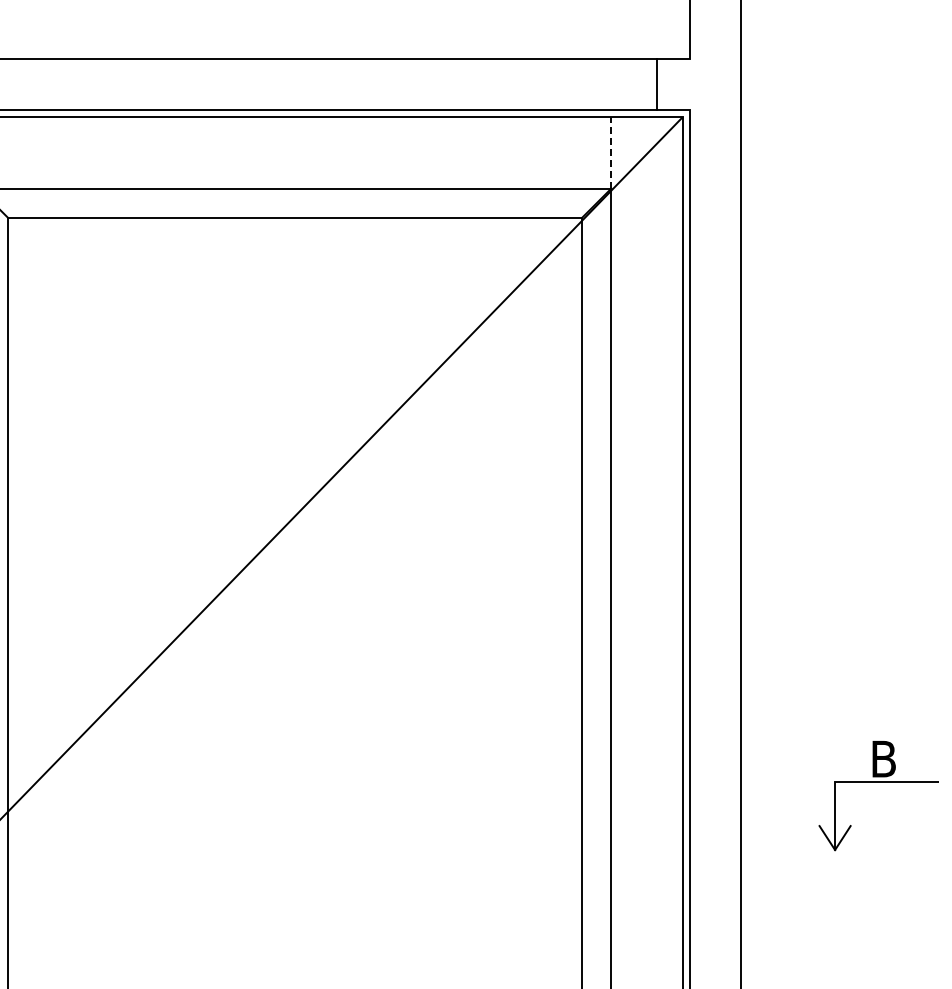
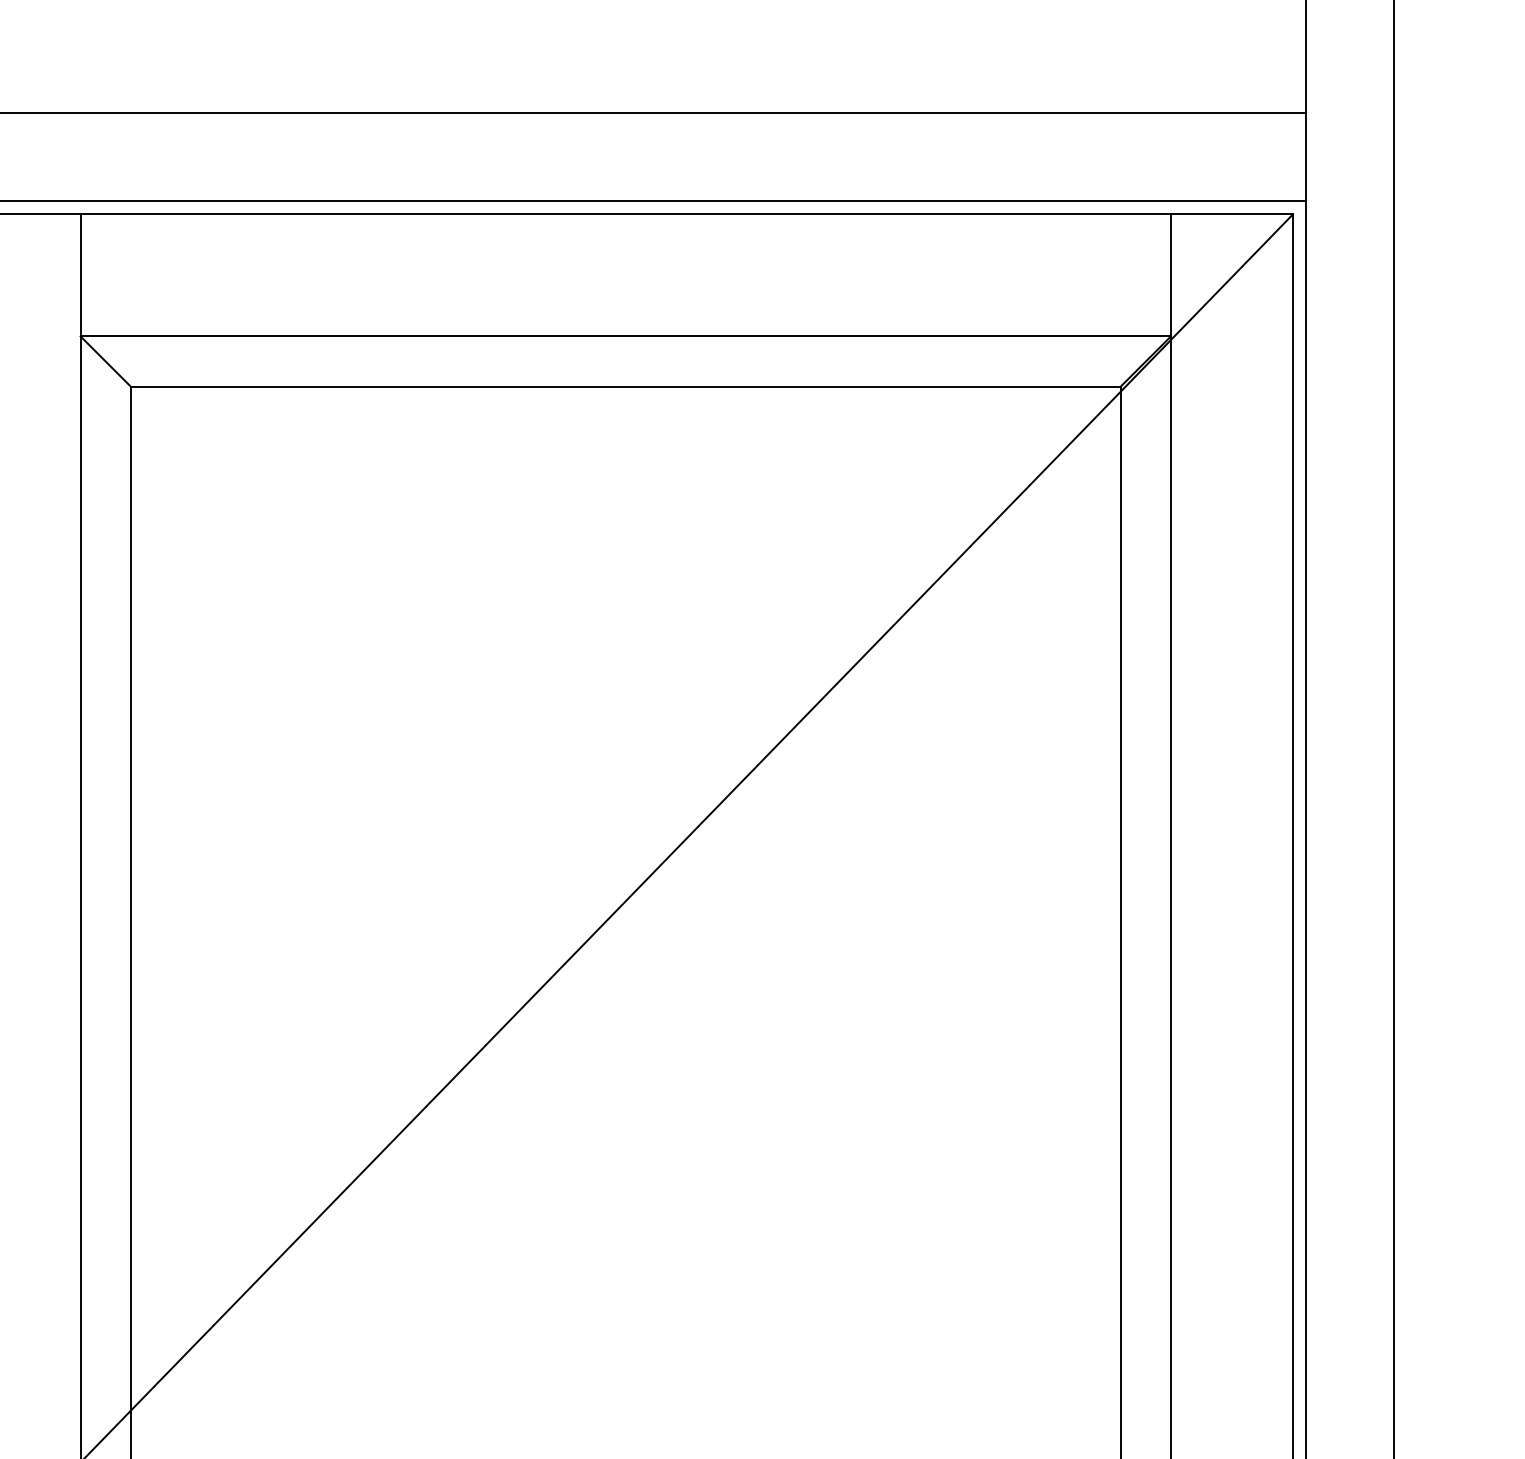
line: (656, 84) -> (1305, 157), moved
line: (611, 152) -> (1171, 274), dashed -> solid

